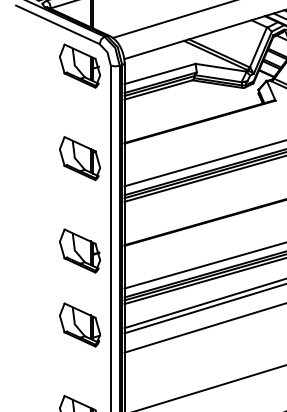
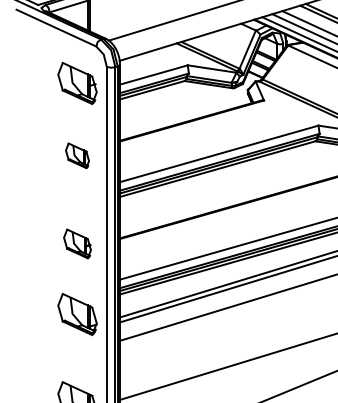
part: (80, 66) -> (77, 83), moved
part: (80, 158) -> (77, 155), size x0.6
part: (80, 250) -> (77, 243), size x0.7

